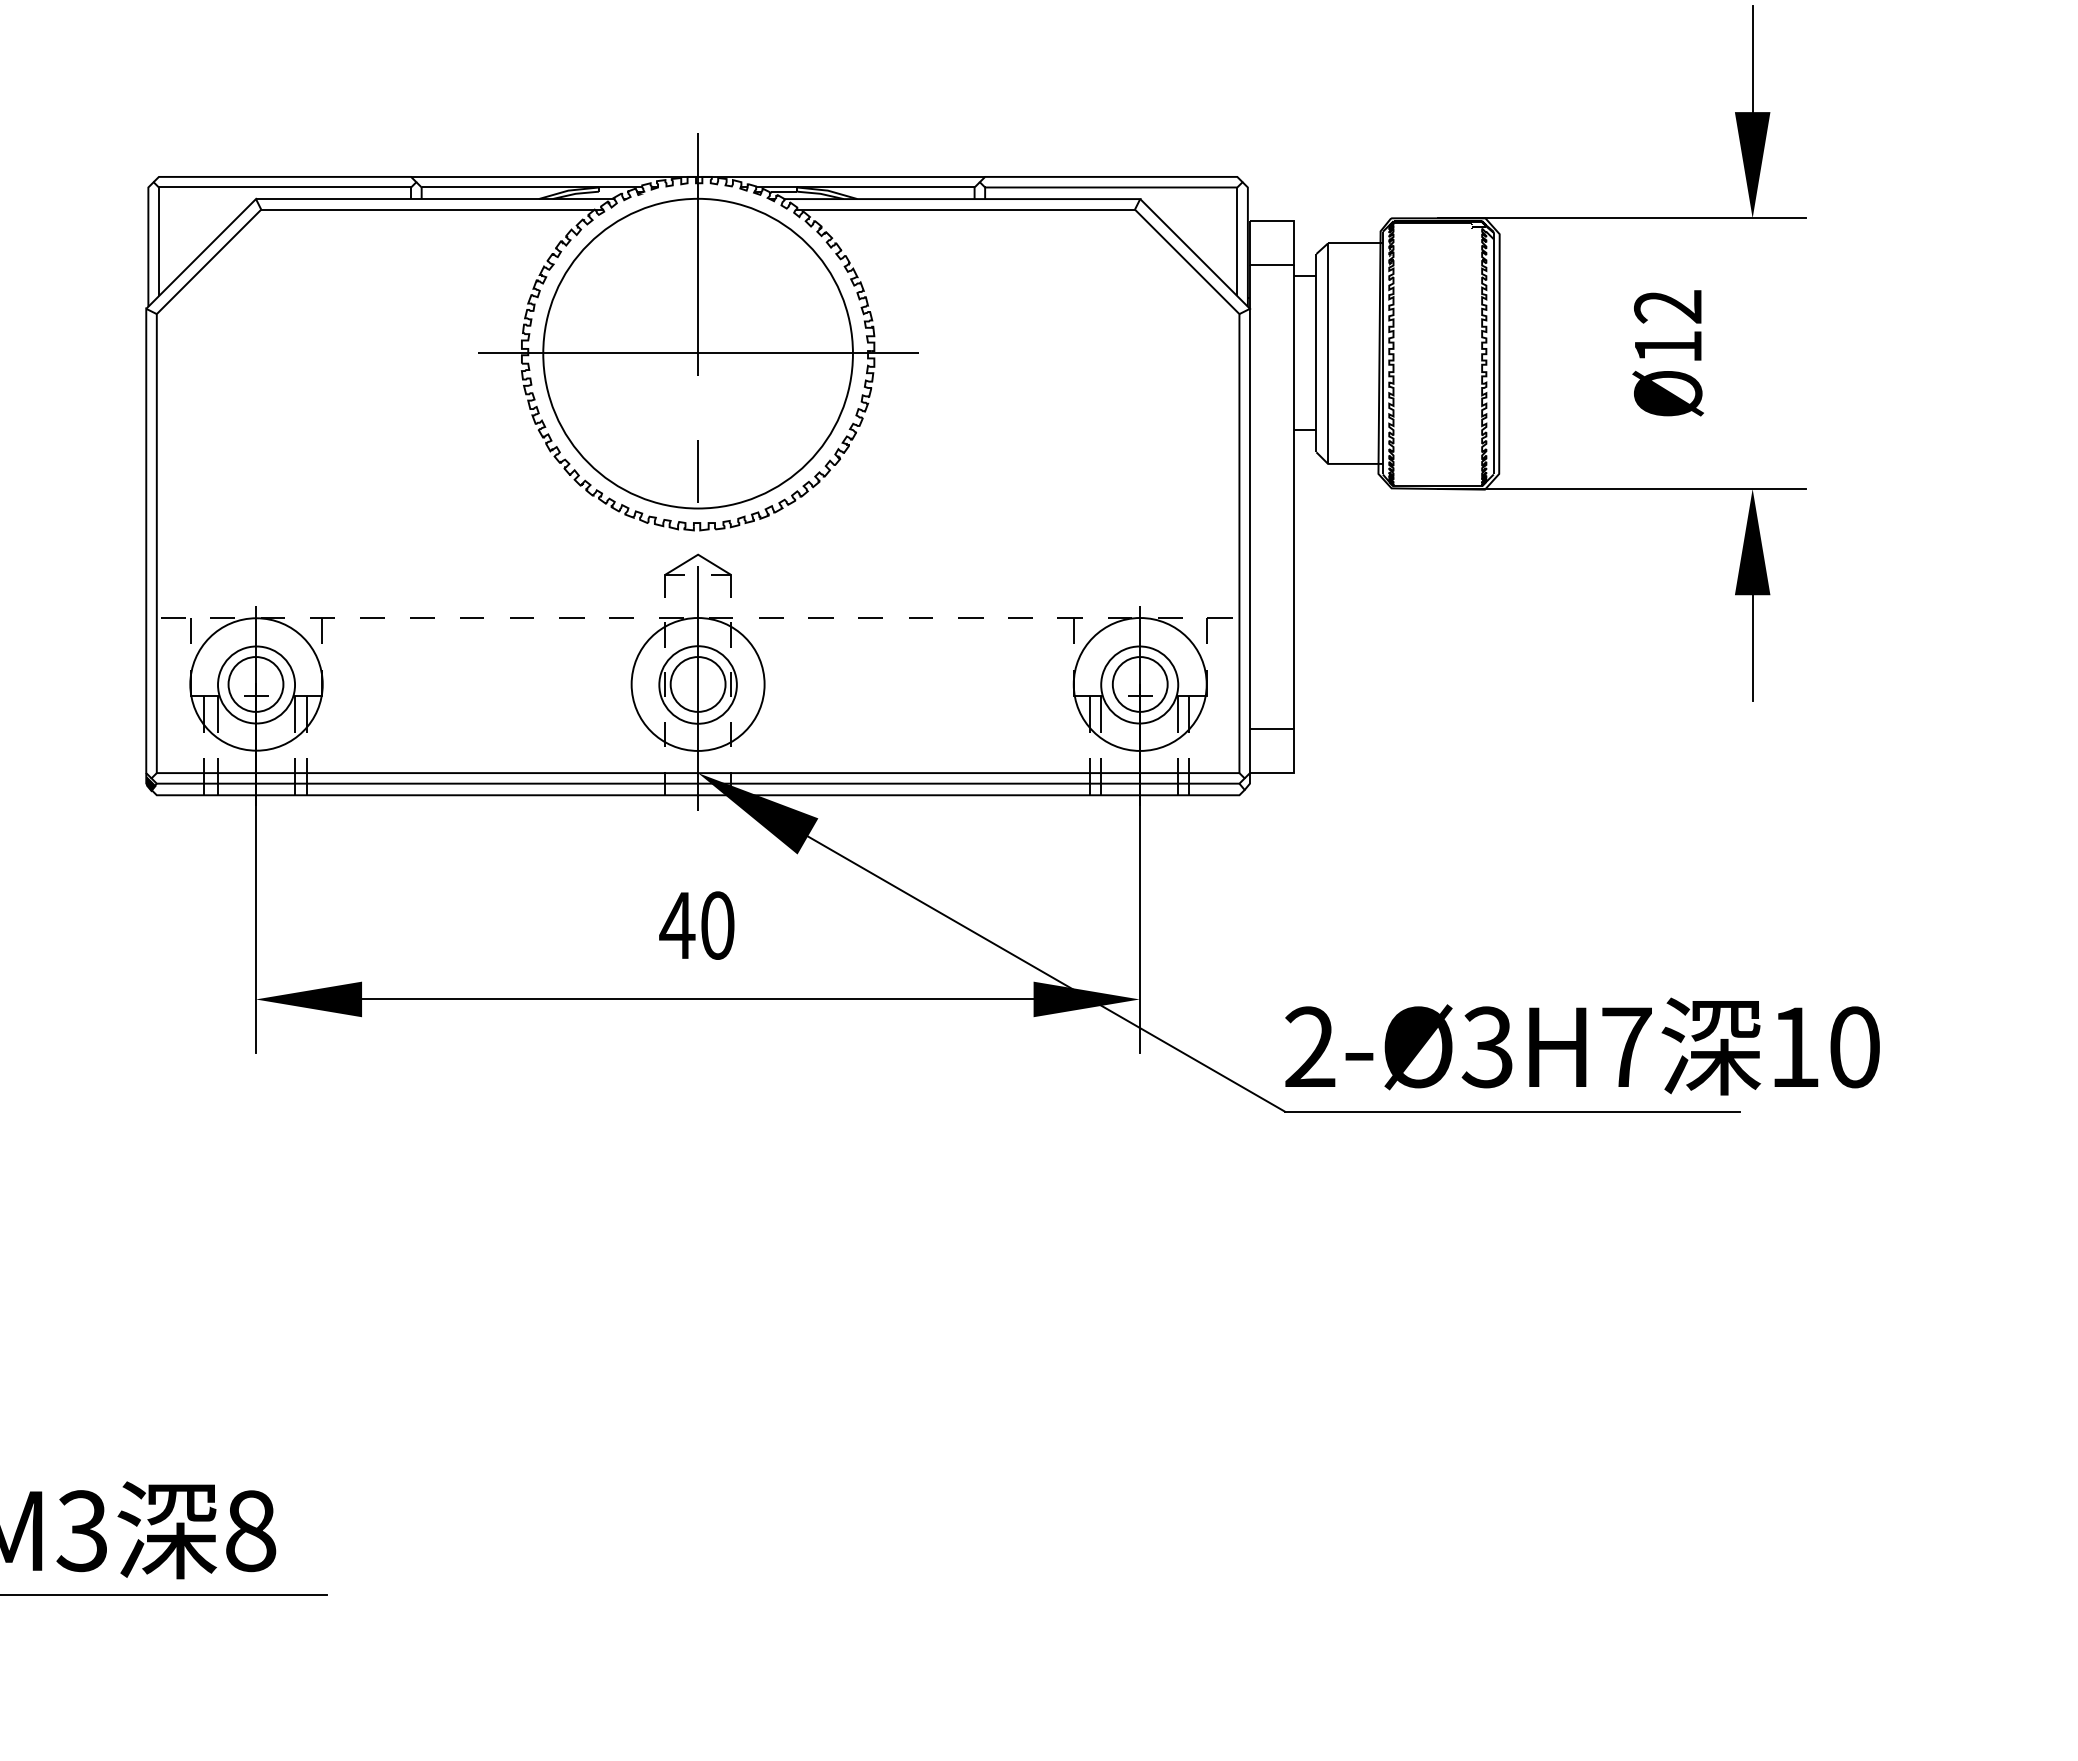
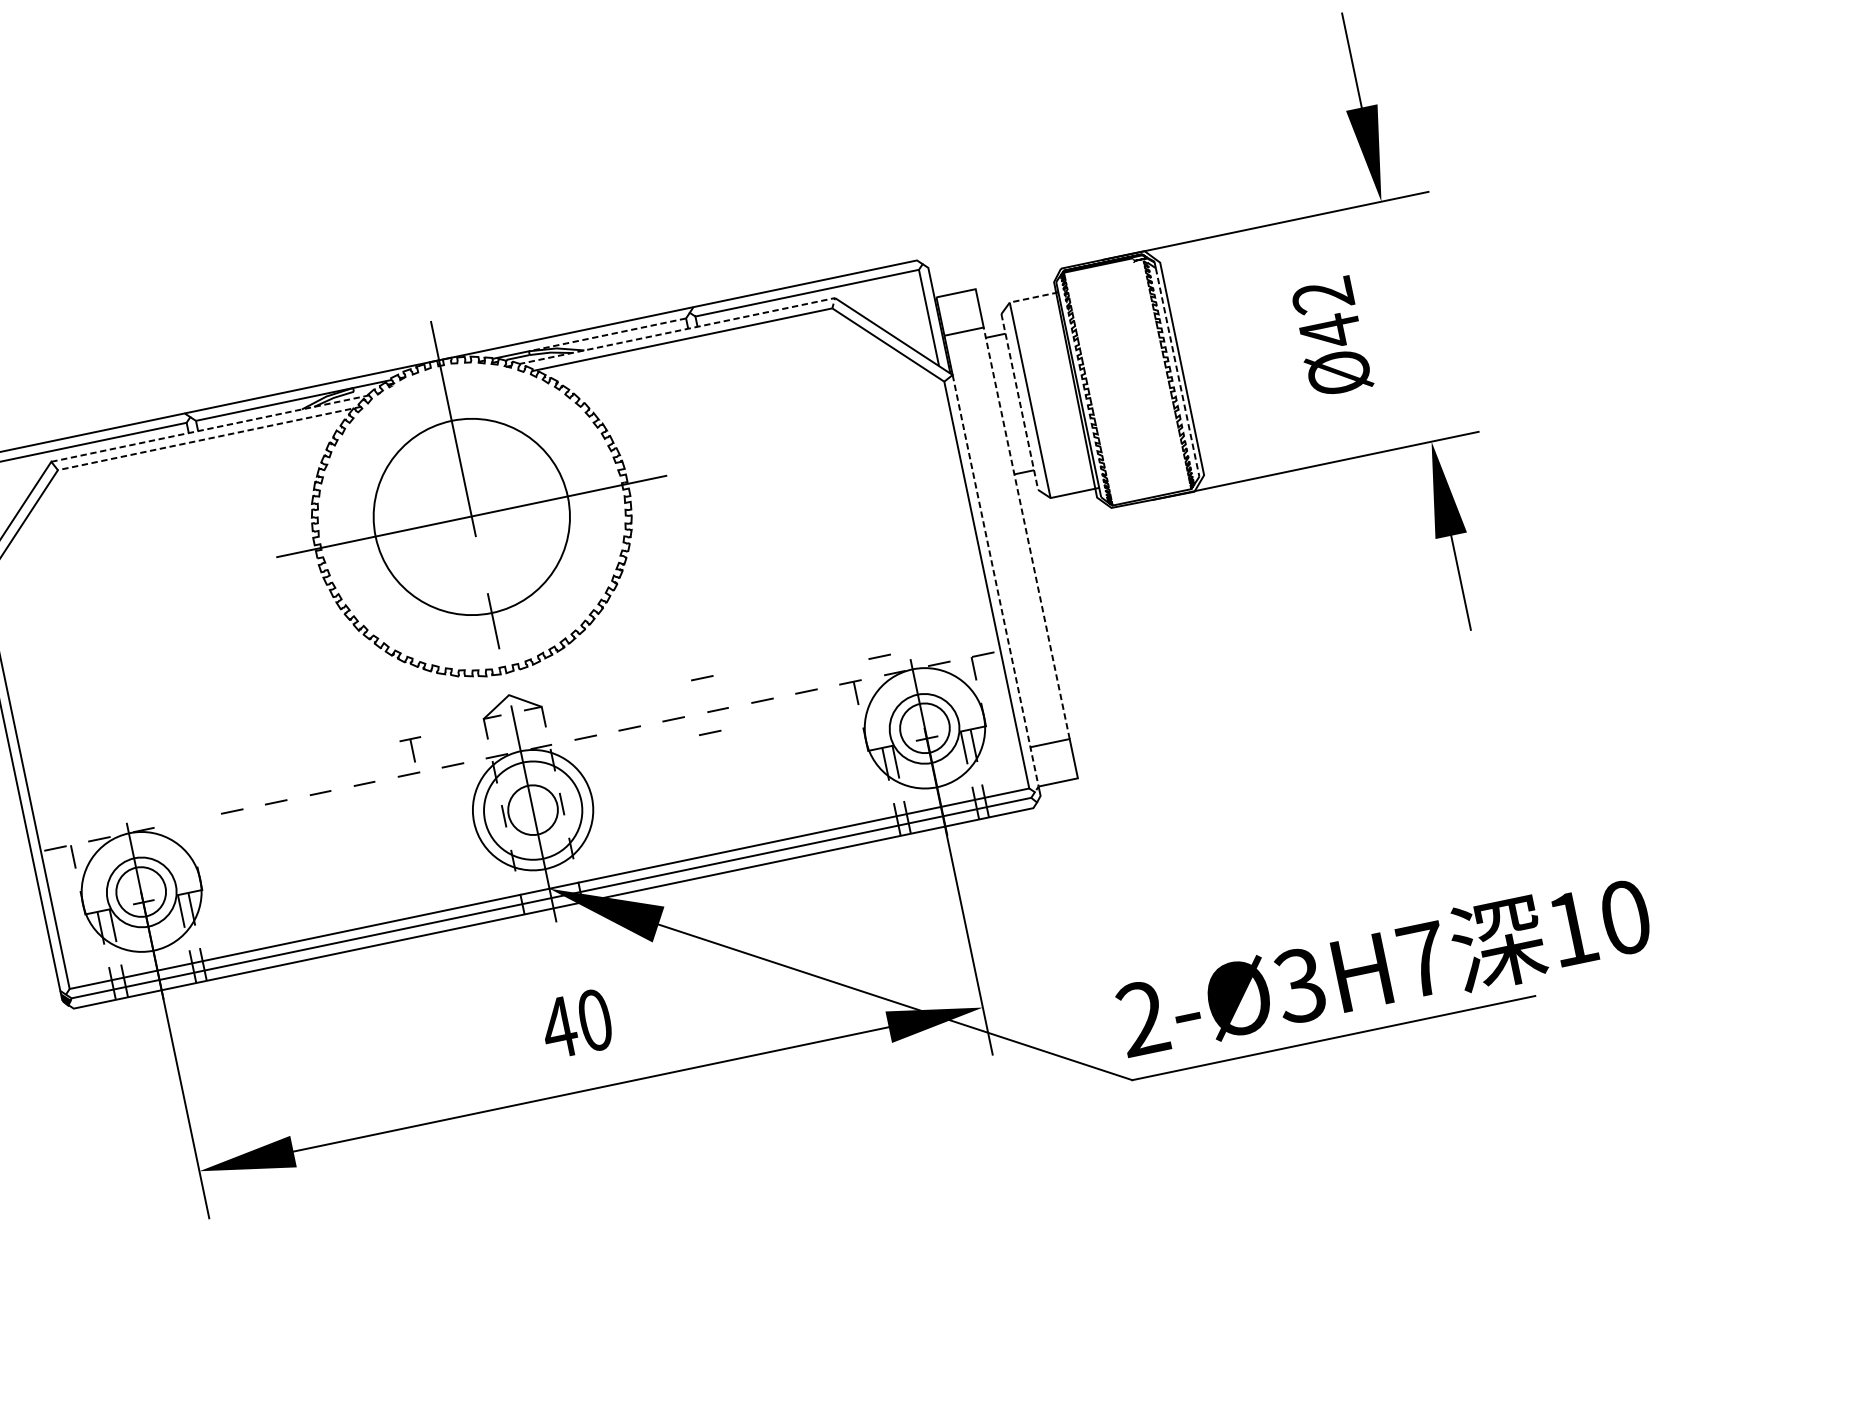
line: (885, 187) -> (607, 334), solid -> dashed
line: (434, 199) -> (209, 429), solid -> dashed
line: (968, 199) -> (682, 330), solid -> dashed
line: (432, 209) -> (209, 438), solid -> dashed
line: (1355, 243) -> (1034, 297), solid -> dashed
text: (1668, 347) -> (1330, 331), Ø12 -> Ø42
line: (1316, 352) -> (1019, 401), solid -> dashed
circle: (697, 353) -> (471, 516), size x0.7
line: (1493, 356) -> (1177, 372), solid -> dashed
line: (1294, 496) -> (1026, 533), solid -> dashed
line: (1249, 545) -> (996, 584), solid -> dashed
line: (910, 579) -> (701, 677), added
line: (1107, 596) -> (879, 656), added
part: (322, 630) -> (412, 750), moved
line: (906, 640) -> (709, 732), added
circle: (697, 684) -> (532, 810), size x1.4

